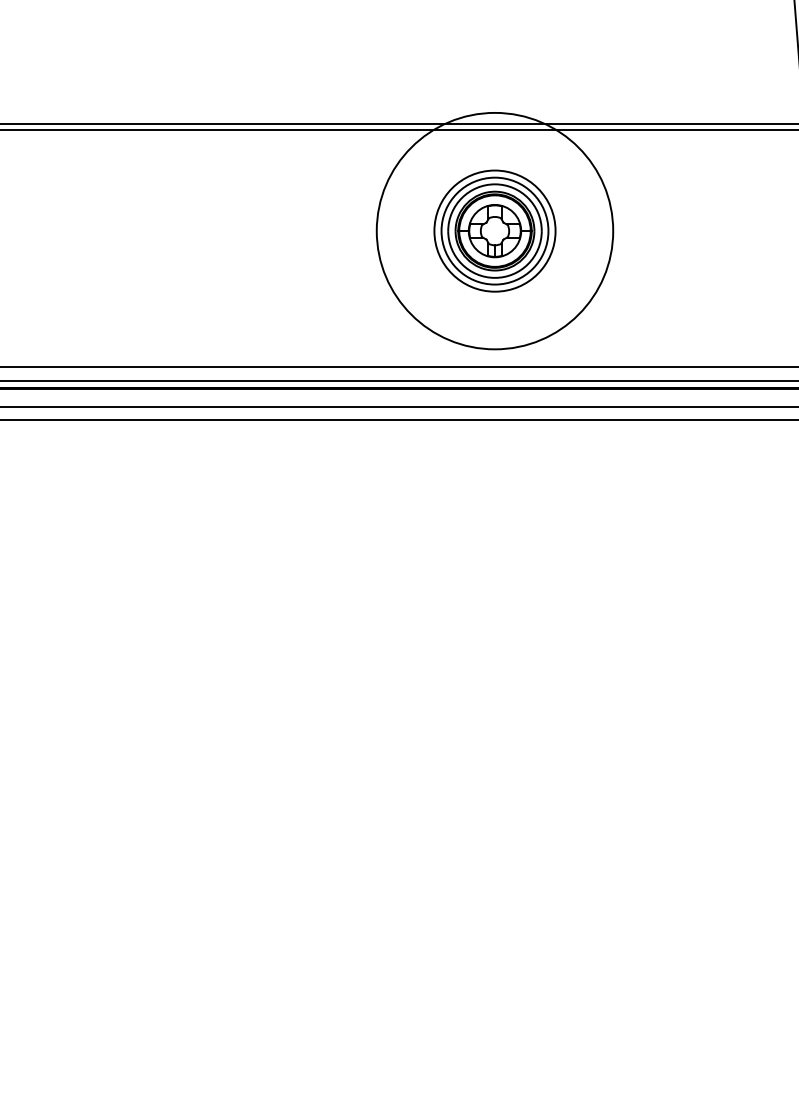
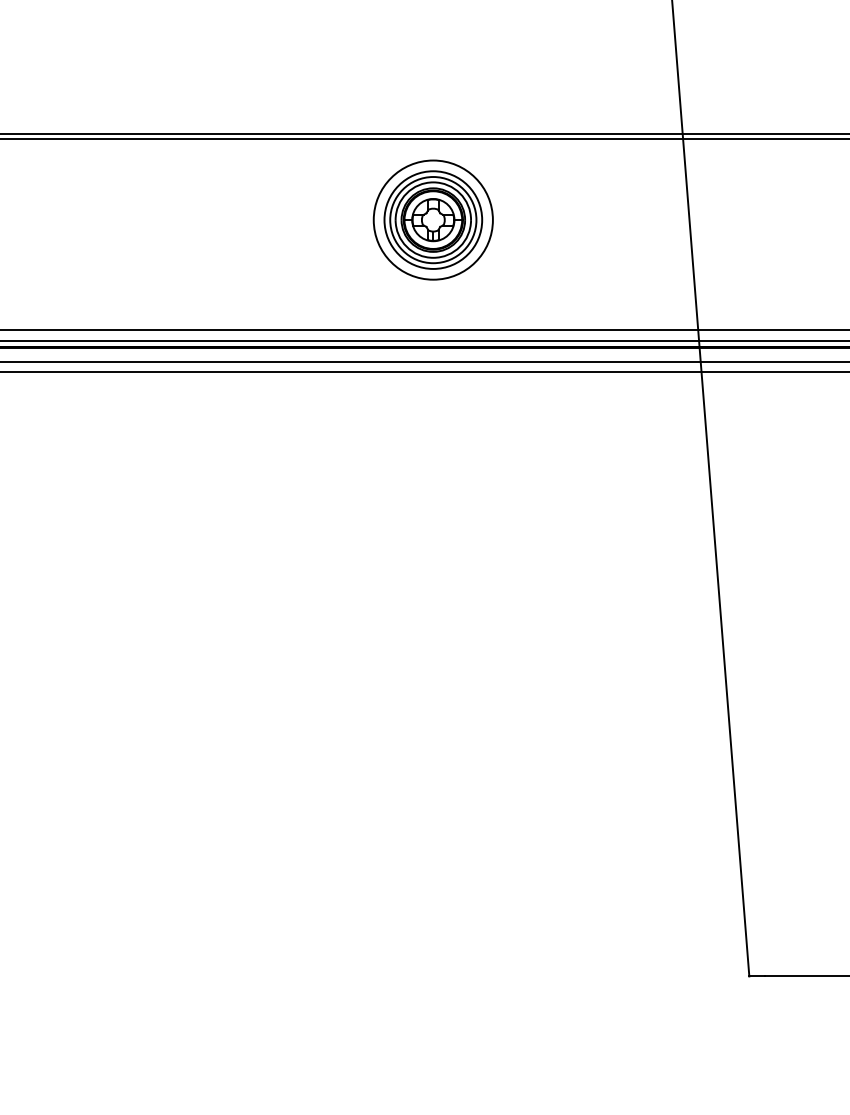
circle: (493, 230) -> (432, 219), size x0.62

